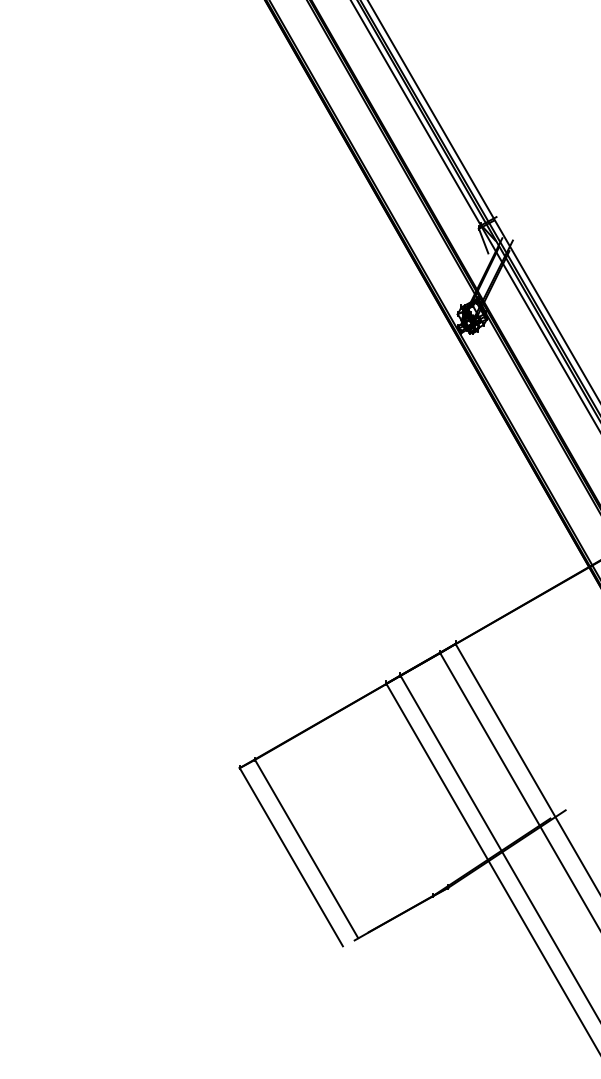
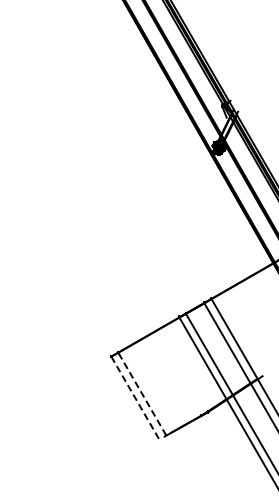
line: (306, 849) -> (142, 394), solid -> dashed
line: (291, 856) -> (135, 397), solid -> dashed

